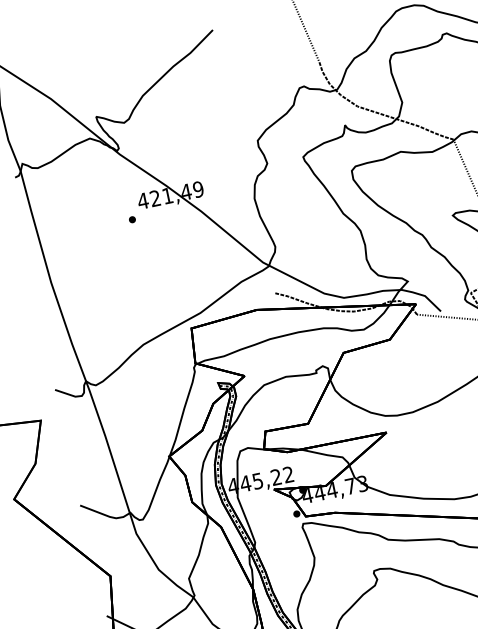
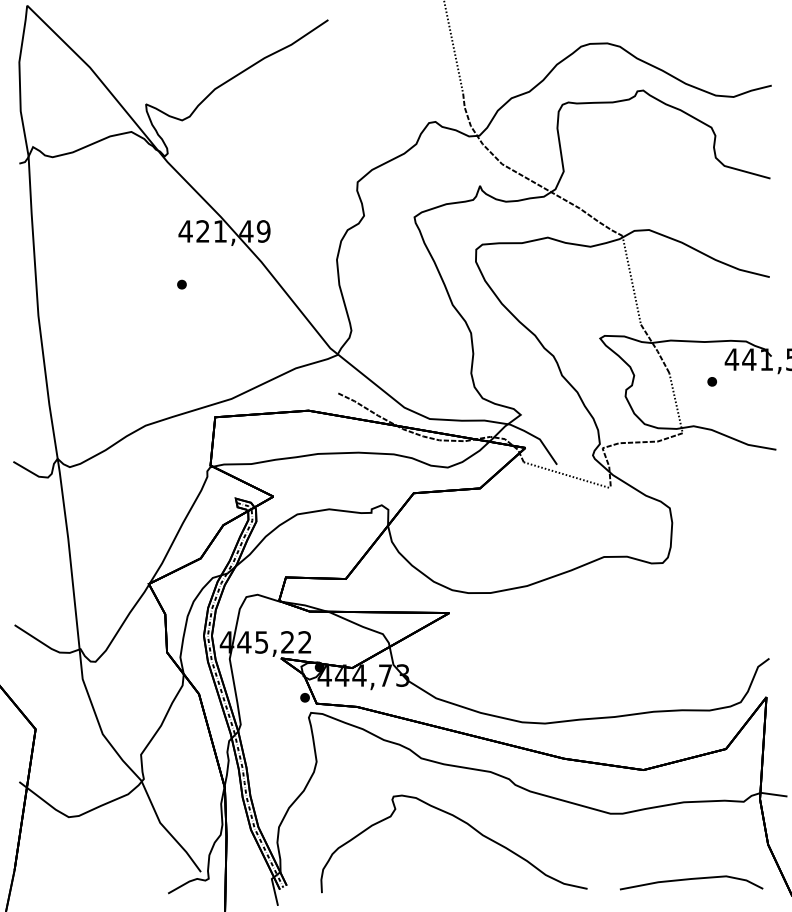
part: (132, 219) -> (181, 284), moved

